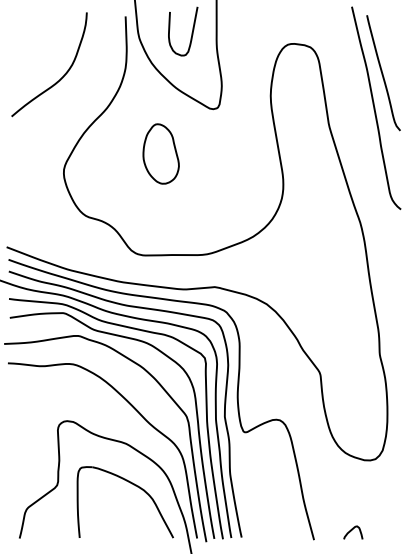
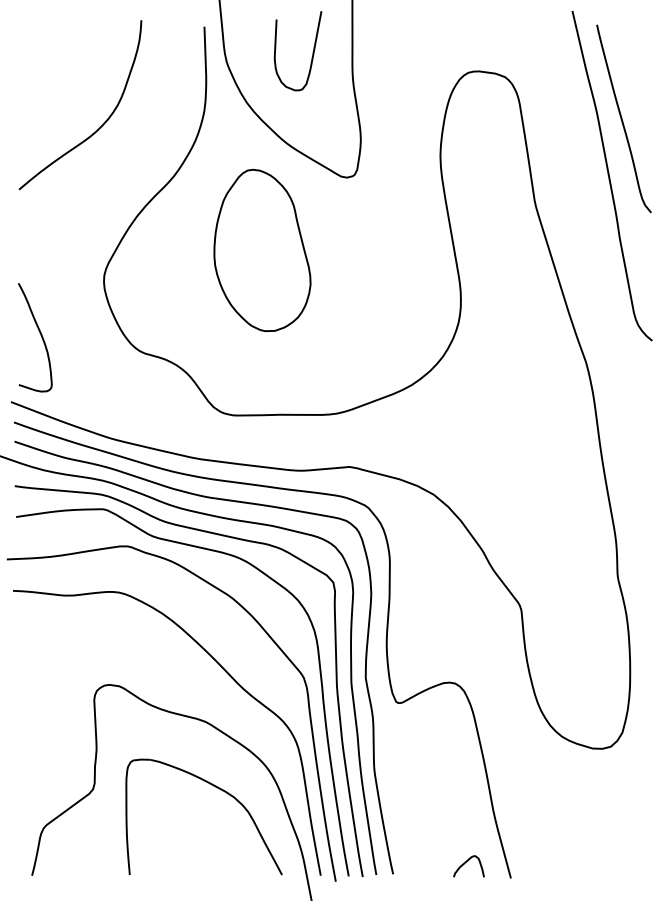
part: (160, 153) -> (261, 249), size x1.67
curve: (24, 206) -> (39, 335), added
curve: (352, 530) -> (467, 862), moved

